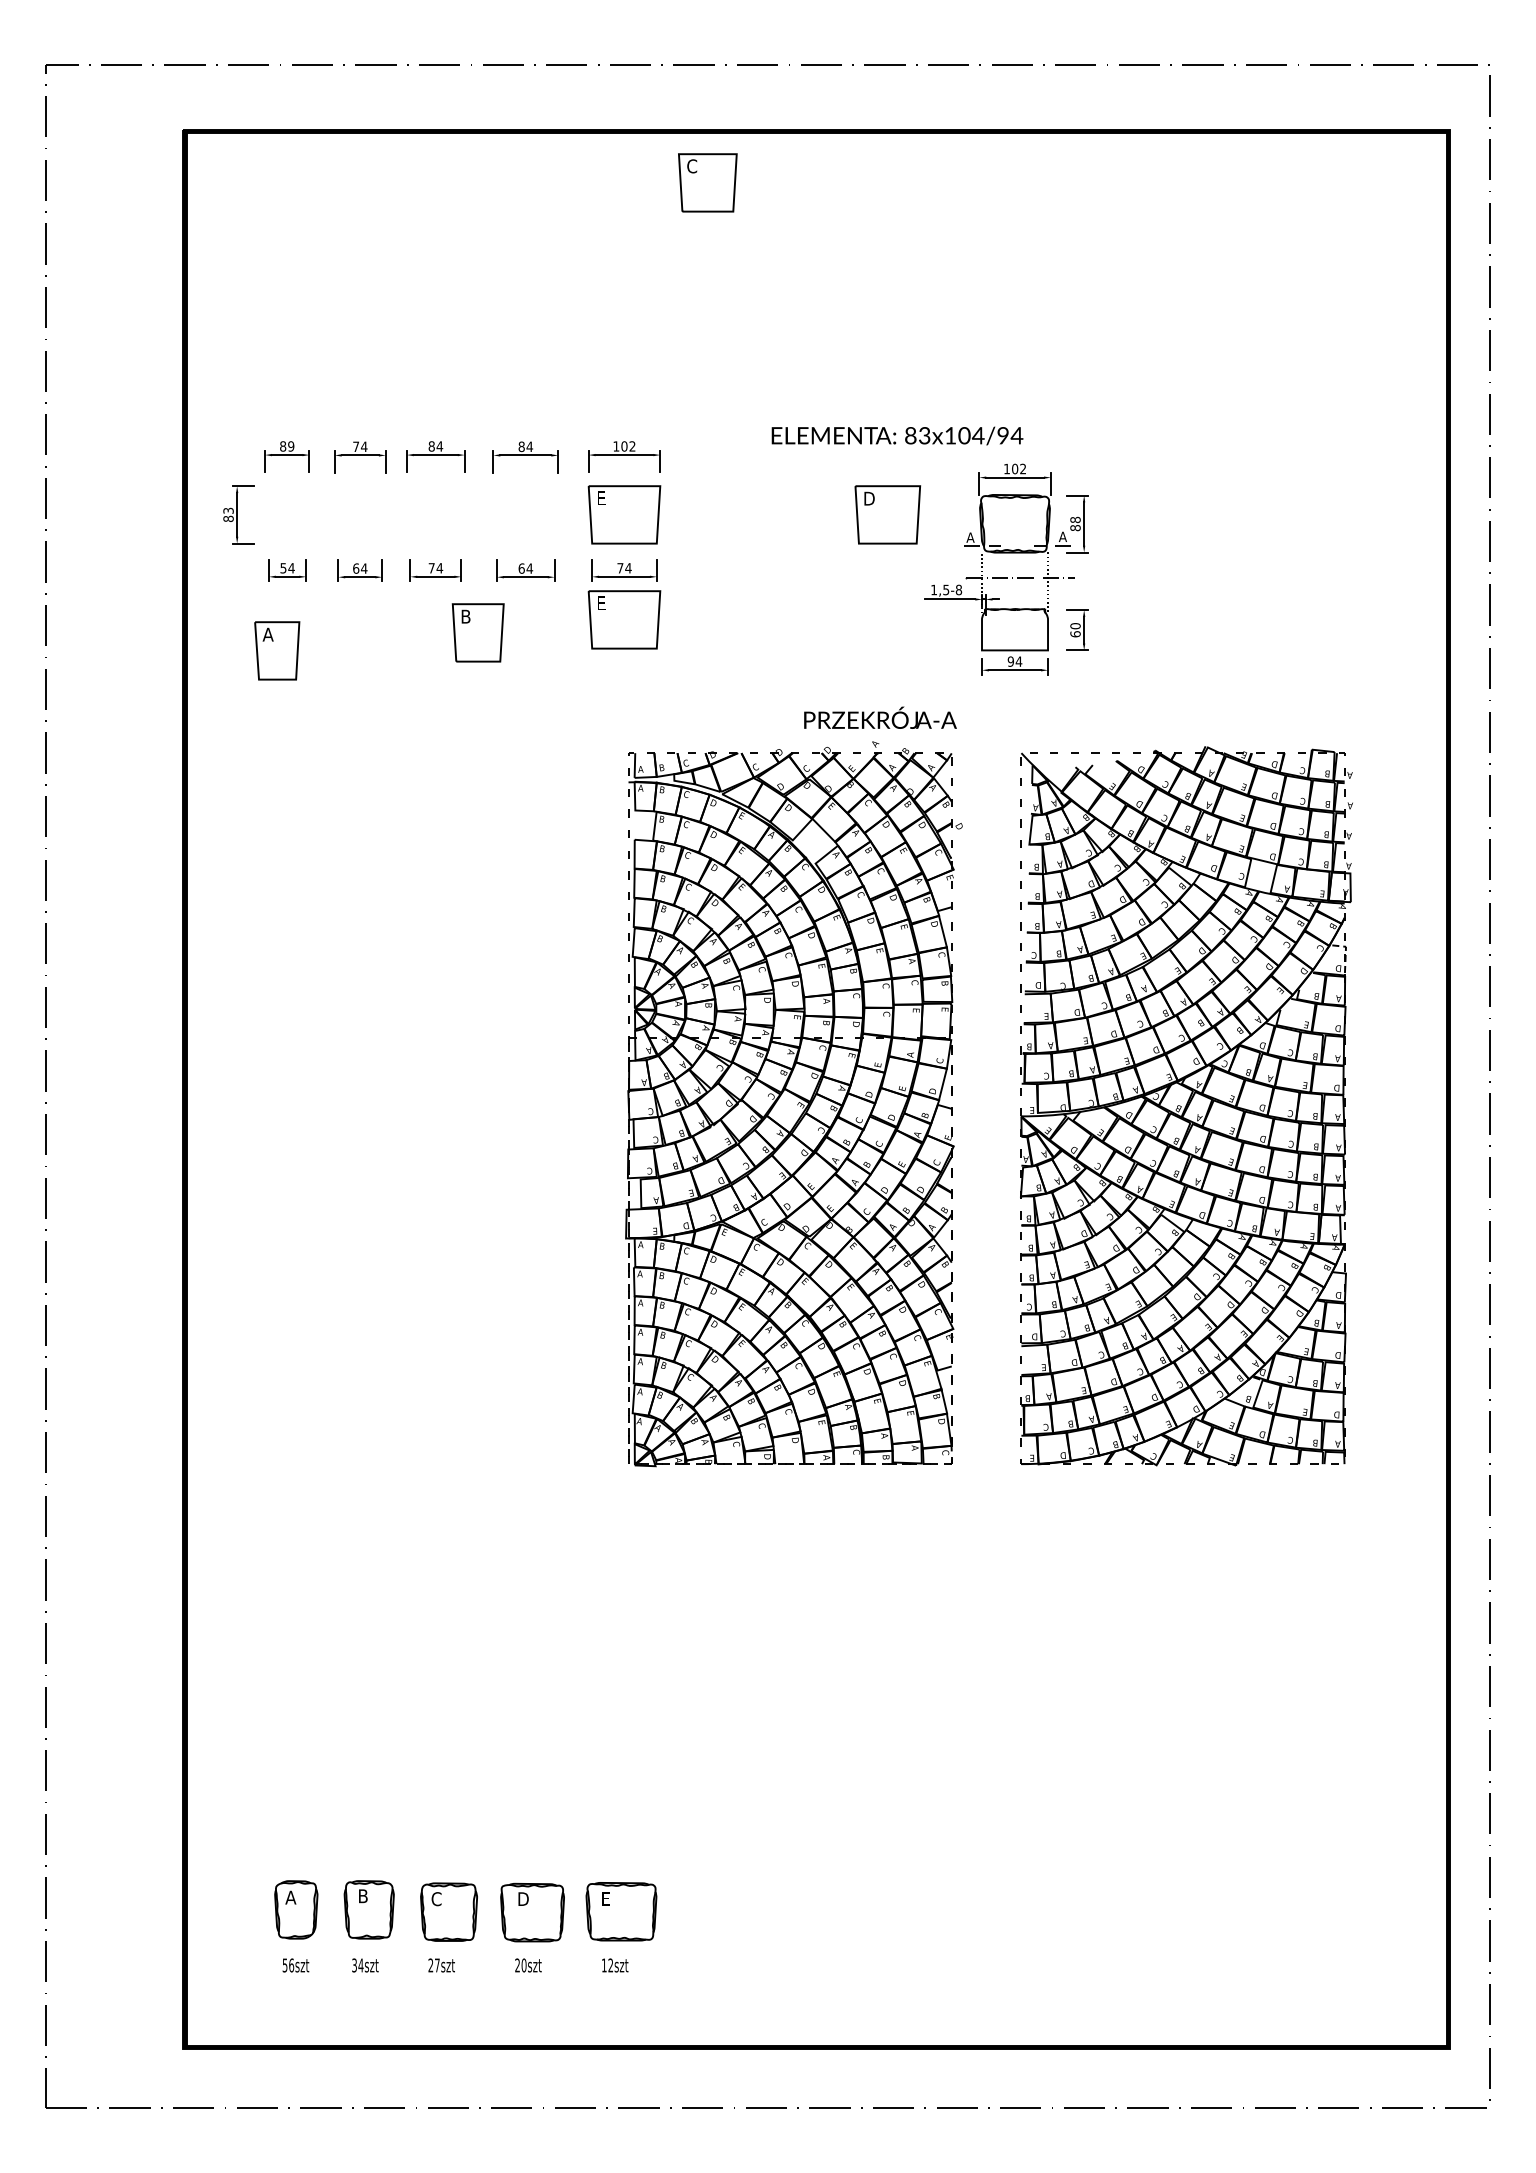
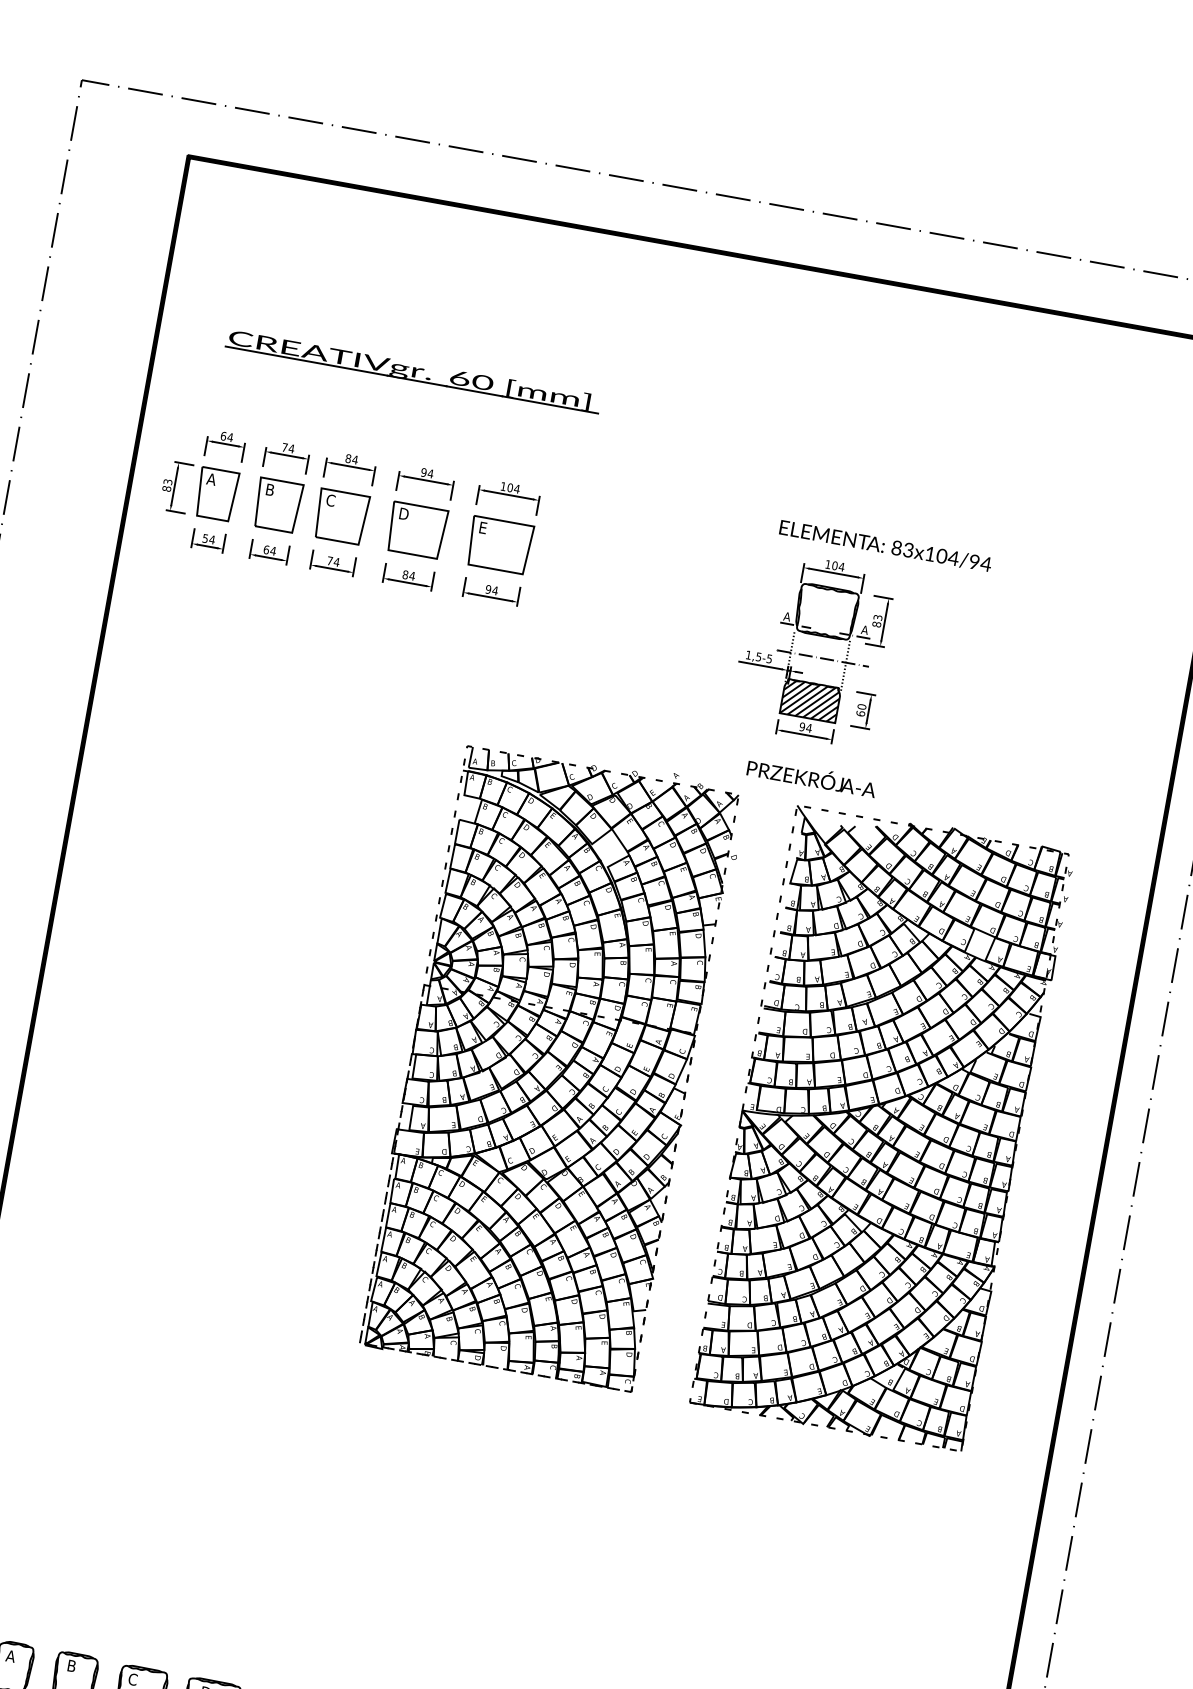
part: (707, 182) -> (341, 516), moved
part: (488, 332) -> (413, 371), added
text: (897, 435) -> (885, 545), moved
text: (287, 446) -> (227, 436), 89 -> 64
text: (632, 446) -> (517, 489), 102 -> 104
text: (521, 447) -> (423, 473), 84 -> 94
text: (1022, 468) -> (841, 566), 102 -> 104
part: (887, 514) -> (416, 530), moved
text: (1075, 519) -> (878, 617), 88 -> 83
text: (521, 568) -> (405, 574), 64 -> 84
text: (620, 568) -> (488, 589), 74 -> 94
text: (958, 589) -> (769, 658), 1,5-8 -> 1,5-5
part: (624, 619) -> (484, 633), removed
hatch: (1014, 629) -> (810, 700), added
part: (477, 632) -> (277, 504), moved
part: (277, 650) -> (216, 494), moved
text: (880, 717) -> (812, 777), moved
line: (1345, 953) -> (1039, 1022), dashed -> solid

